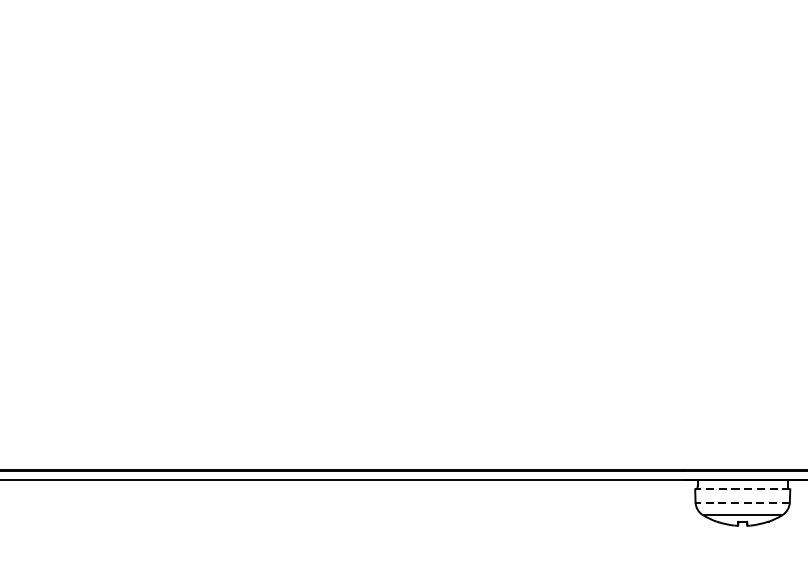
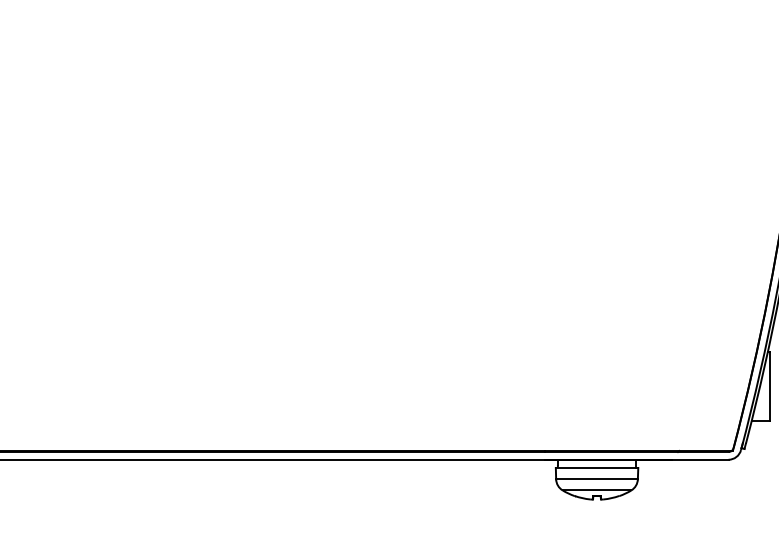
line: (742, 489) -> (596, 468), dashed -> solid
line: (743, 502) -> (597, 479), dashed -> solid

